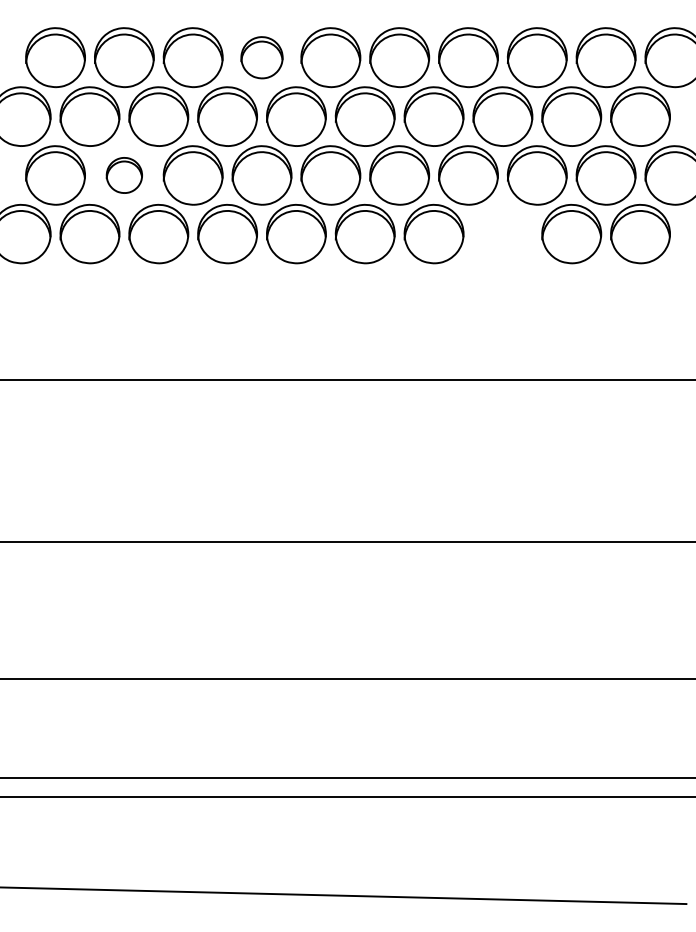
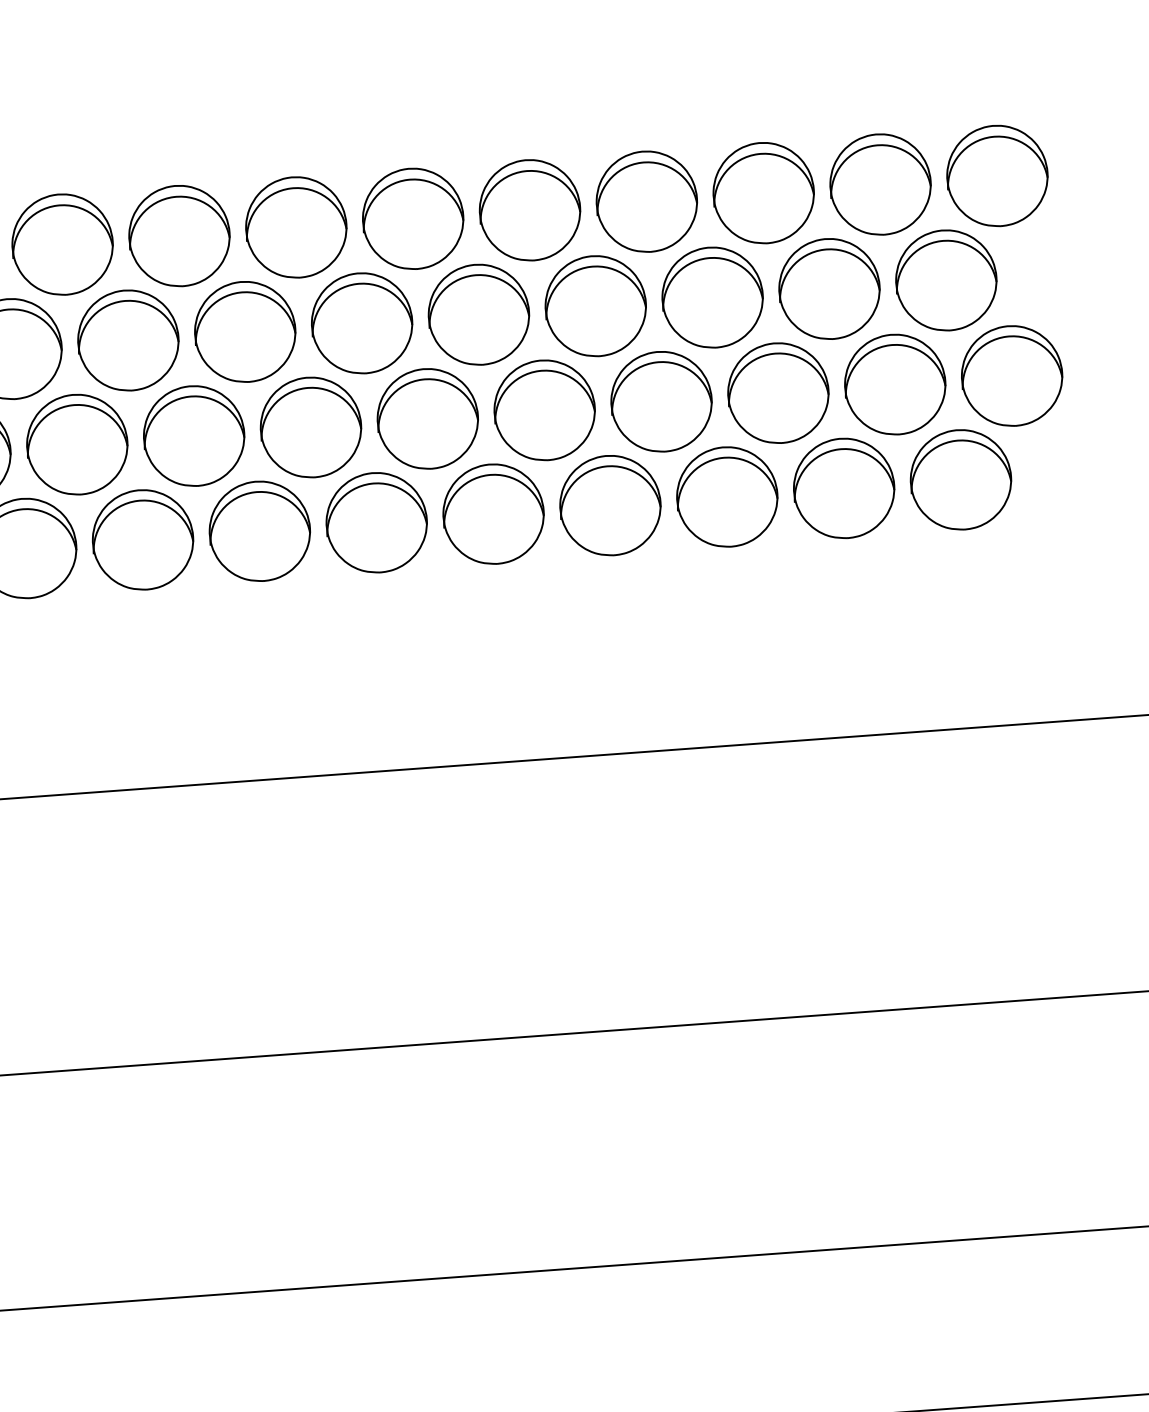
part: (261, 57) -> (295, 227), size x1.43
part: (124, 175) -> (77, 444), size x1.67
part: (502, 234) -> (726, 497), added

